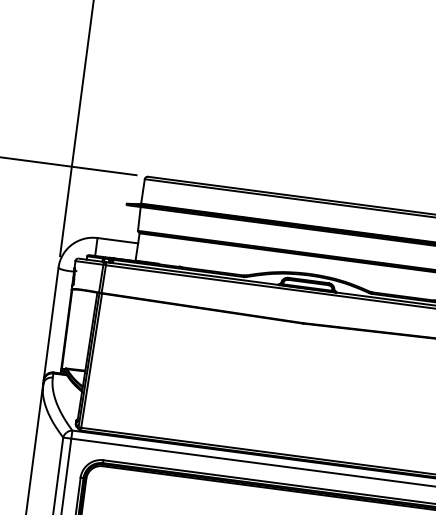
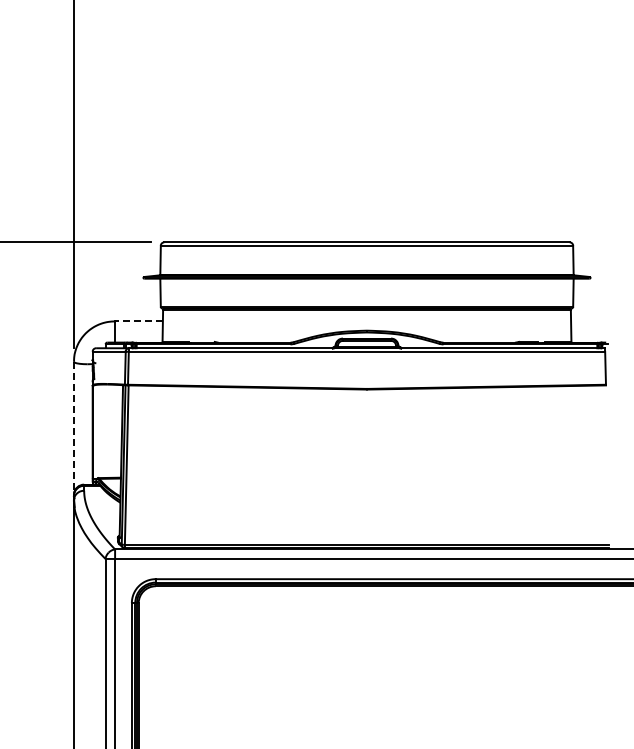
line: (117, 240) -> (138, 321), solid -> dashed
line: (50, 323) -> (73, 428), solid -> dashed

